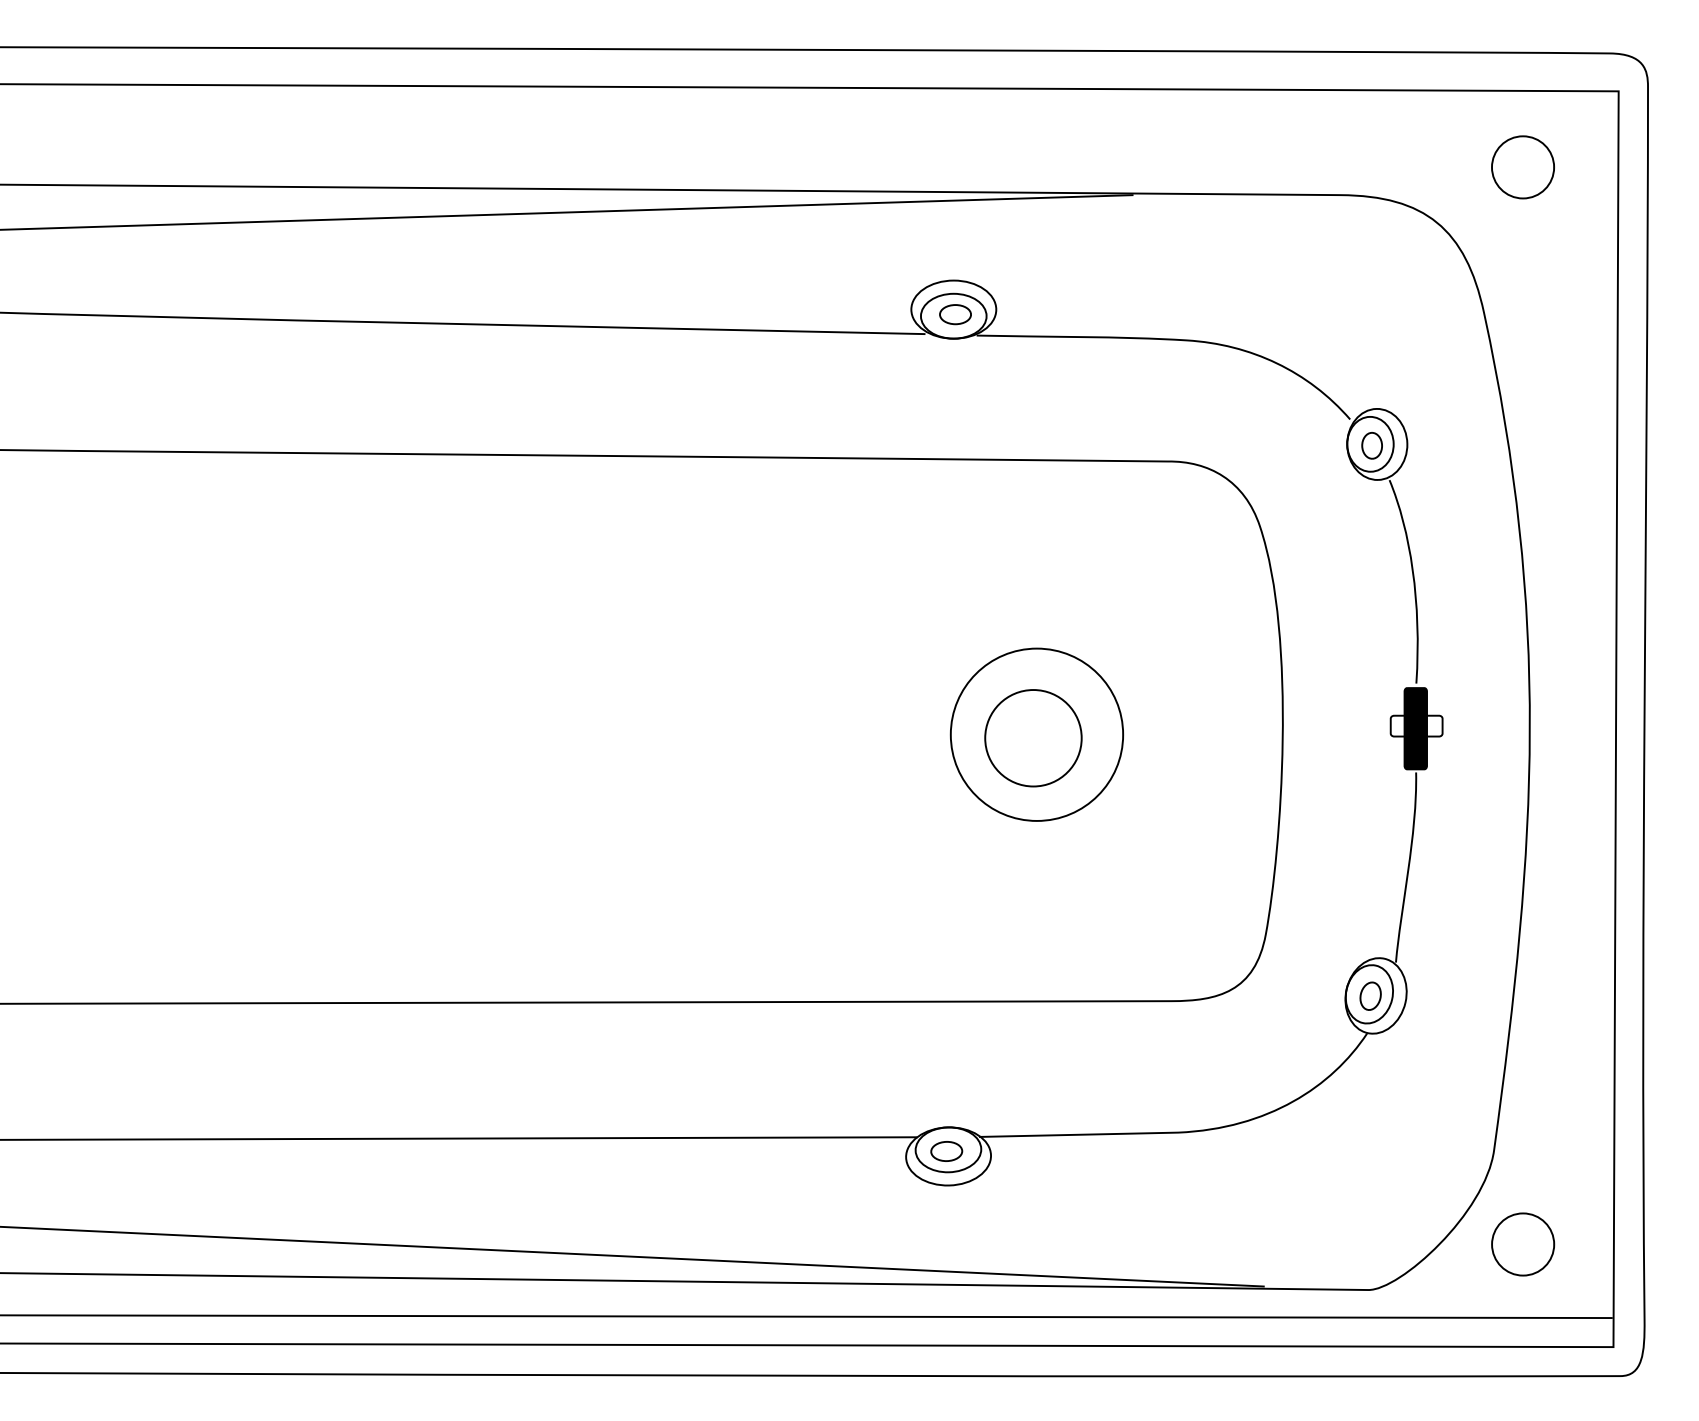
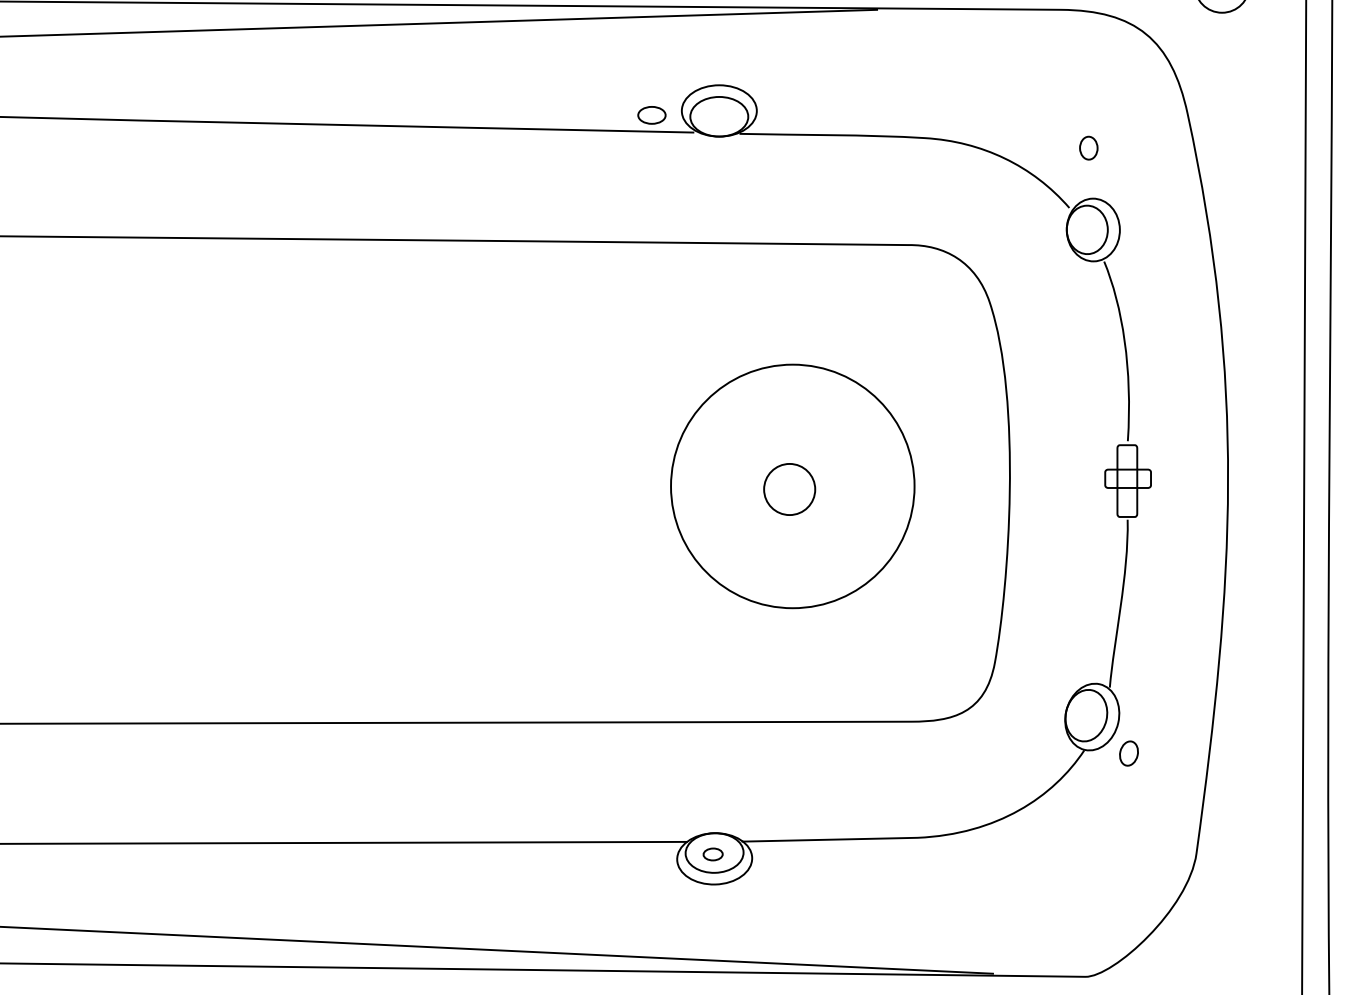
part: (955, 314) -> (651, 115), moved
part: (1371, 445) -> (1088, 147), moved
fill: (1415, 728) -> (1127, 480), removed
circle: (1036, 734) -> (792, 486), size x1.6
circle: (1033, 738) -> (789, 489), size x0.6
part: (1370, 995) -> (1128, 752), moved
part: (946, 1151) -> (712, 854), size x0.7
circle: (1523, 1244) -> (1222, 936), removed

